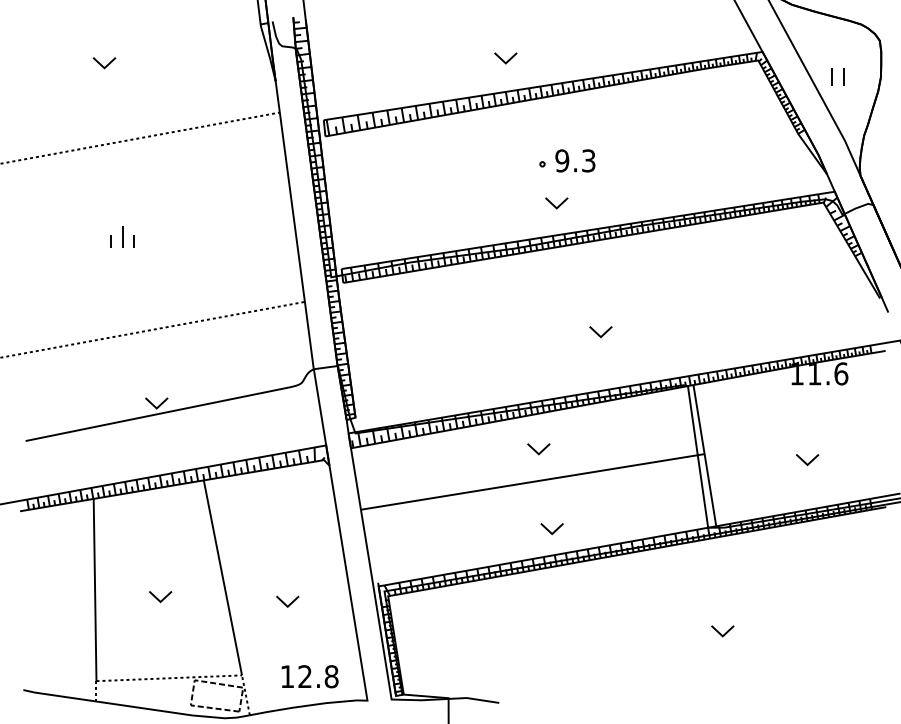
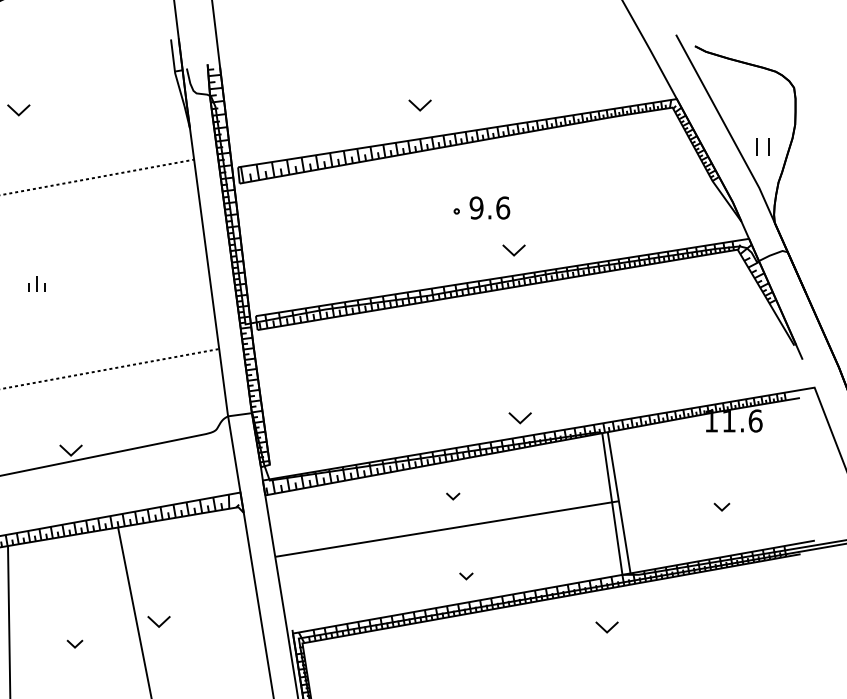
part: (837, 76) -> (761, 146), moved
text: (588, 160) -> (502, 207), 9.3 -> 9.6
part: (556, 203) -> (513, 250), moved
part: (122, 236) -> (36, 283), size x0.7
part: (600, 332) -> (519, 418), moved
part: (538, 449) -> (452, 496), size x0.6
part: (807, 459) -> (721, 506), size x0.7
part: (551, 529) -> (465, 576), size x0.6
part: (160, 596) -> (74, 643), size x0.7
part: (287, 601) -> (158, 621), moved
part: (722, 631) -> (606, 627), moved

